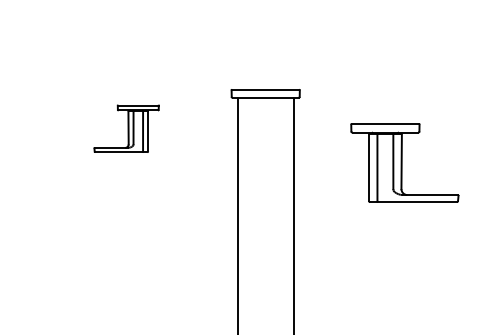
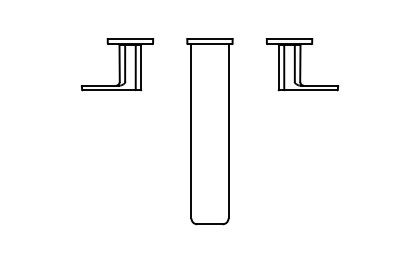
part: (126, 128) -> (117, 64), size x1.67
part: (404, 163) -> (302, 64), moved

